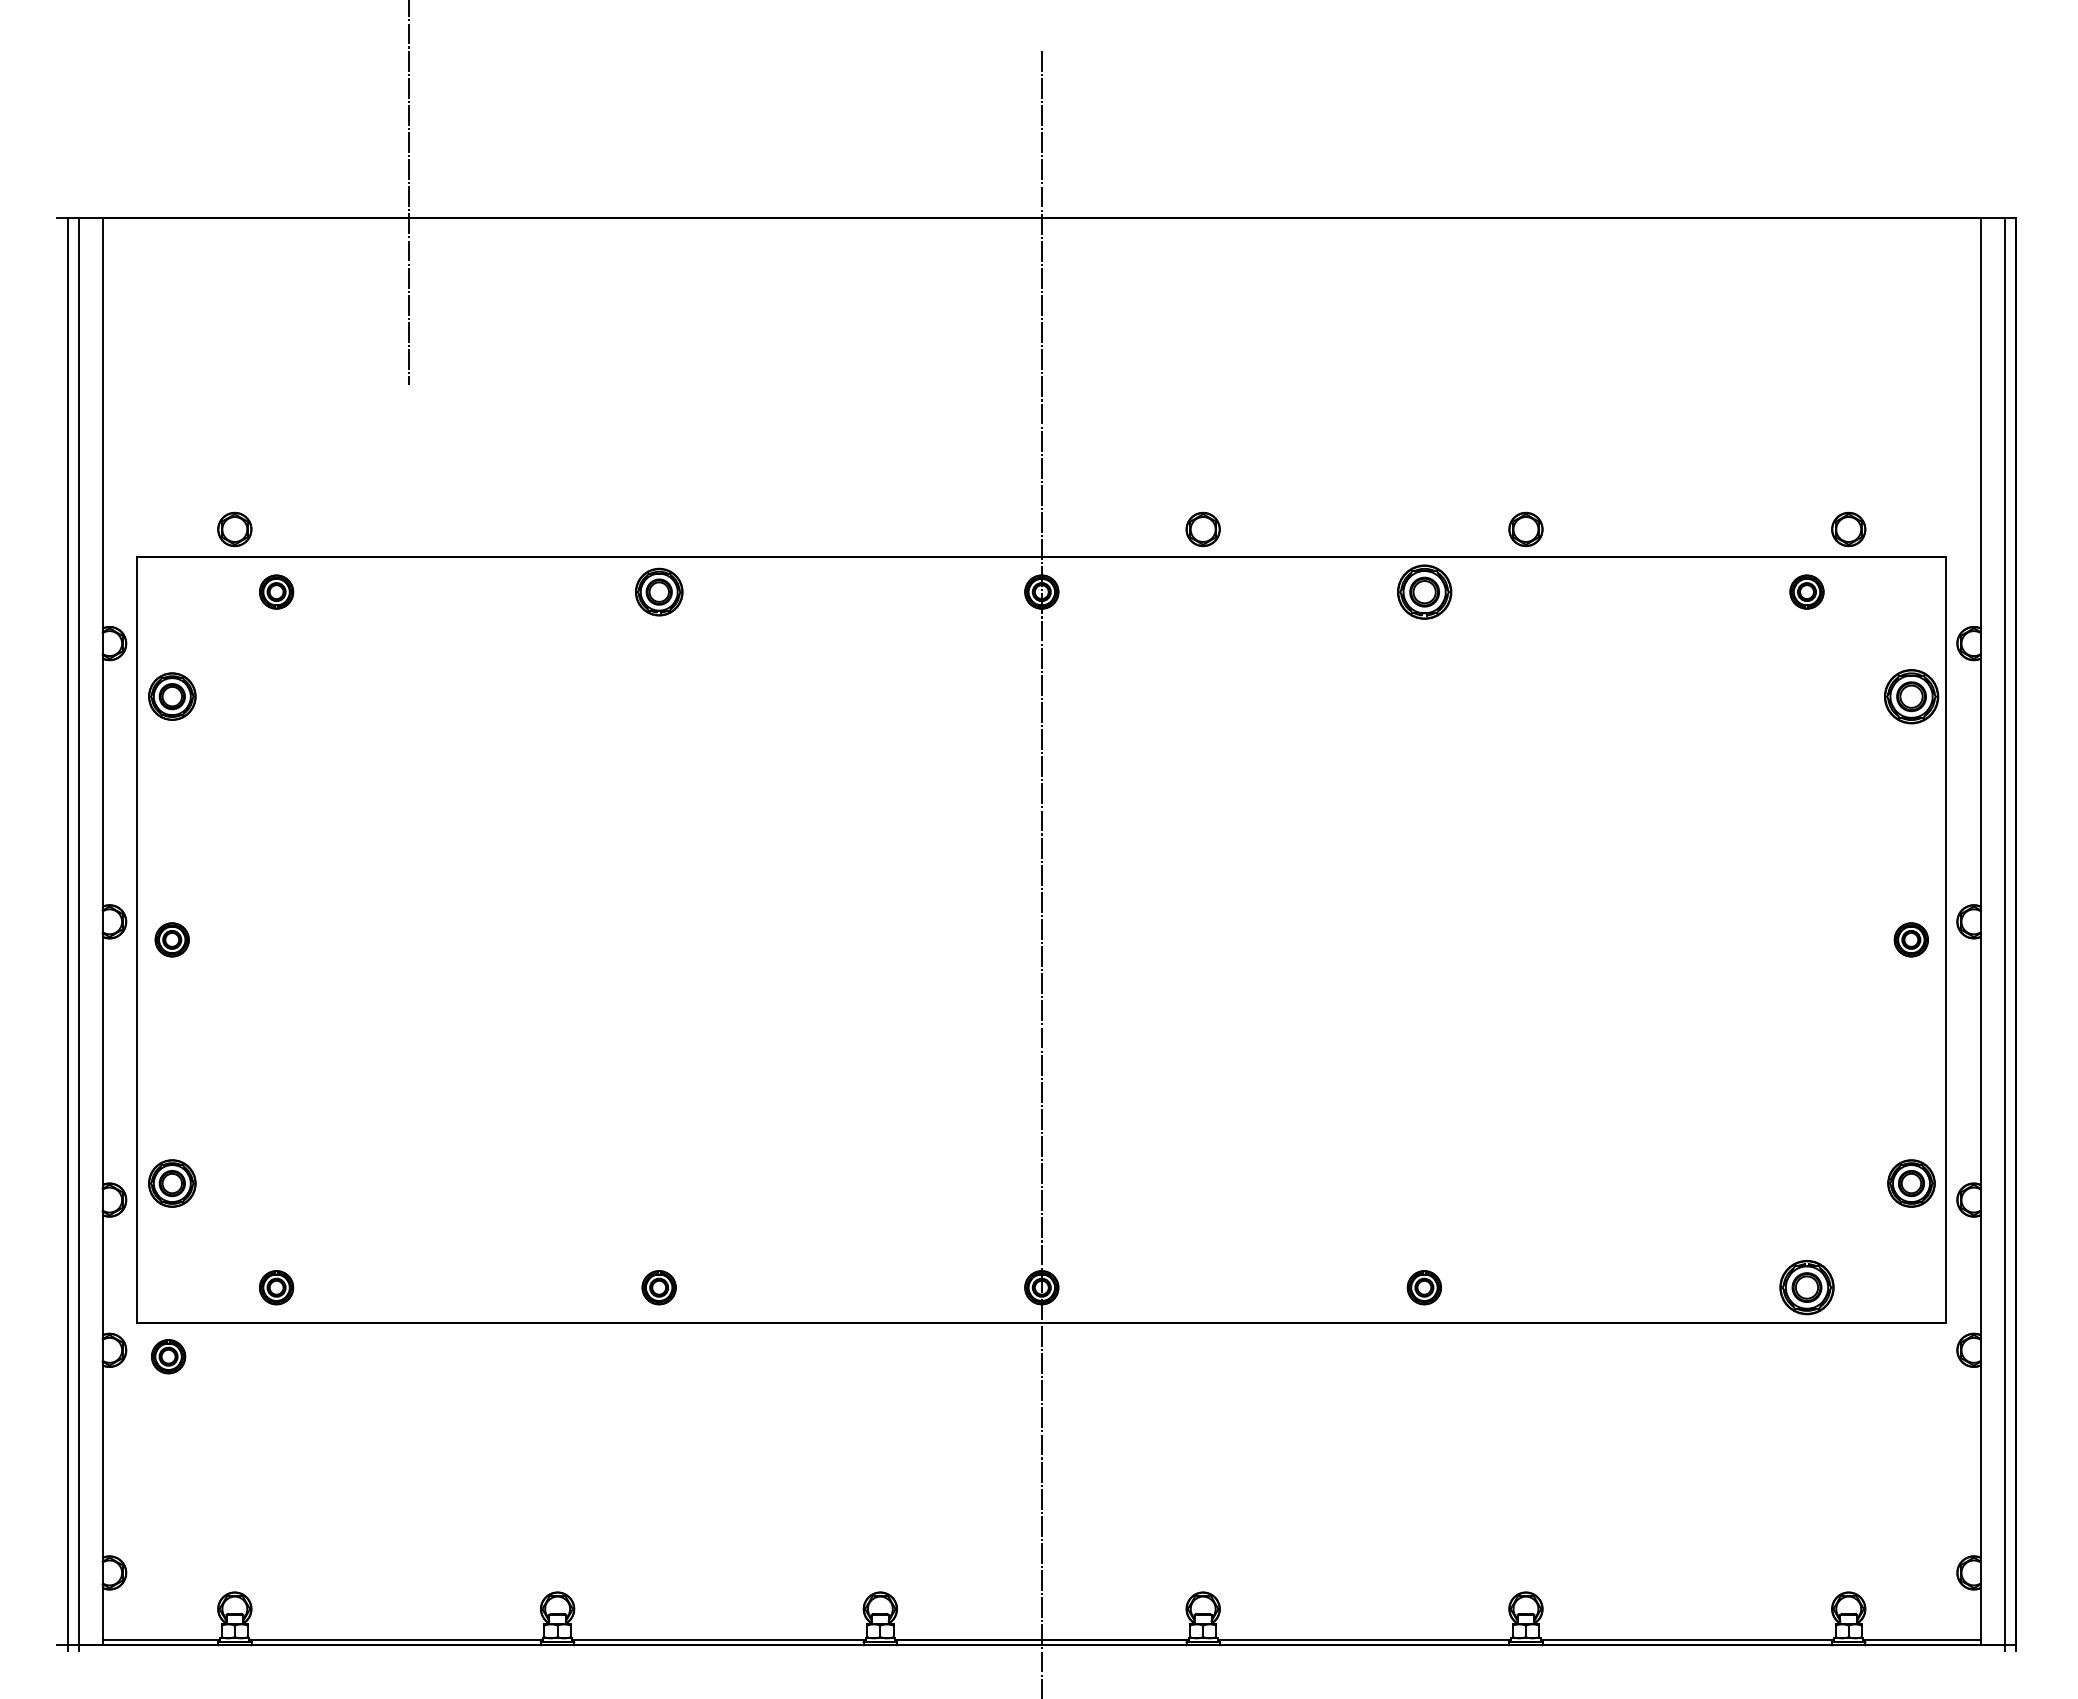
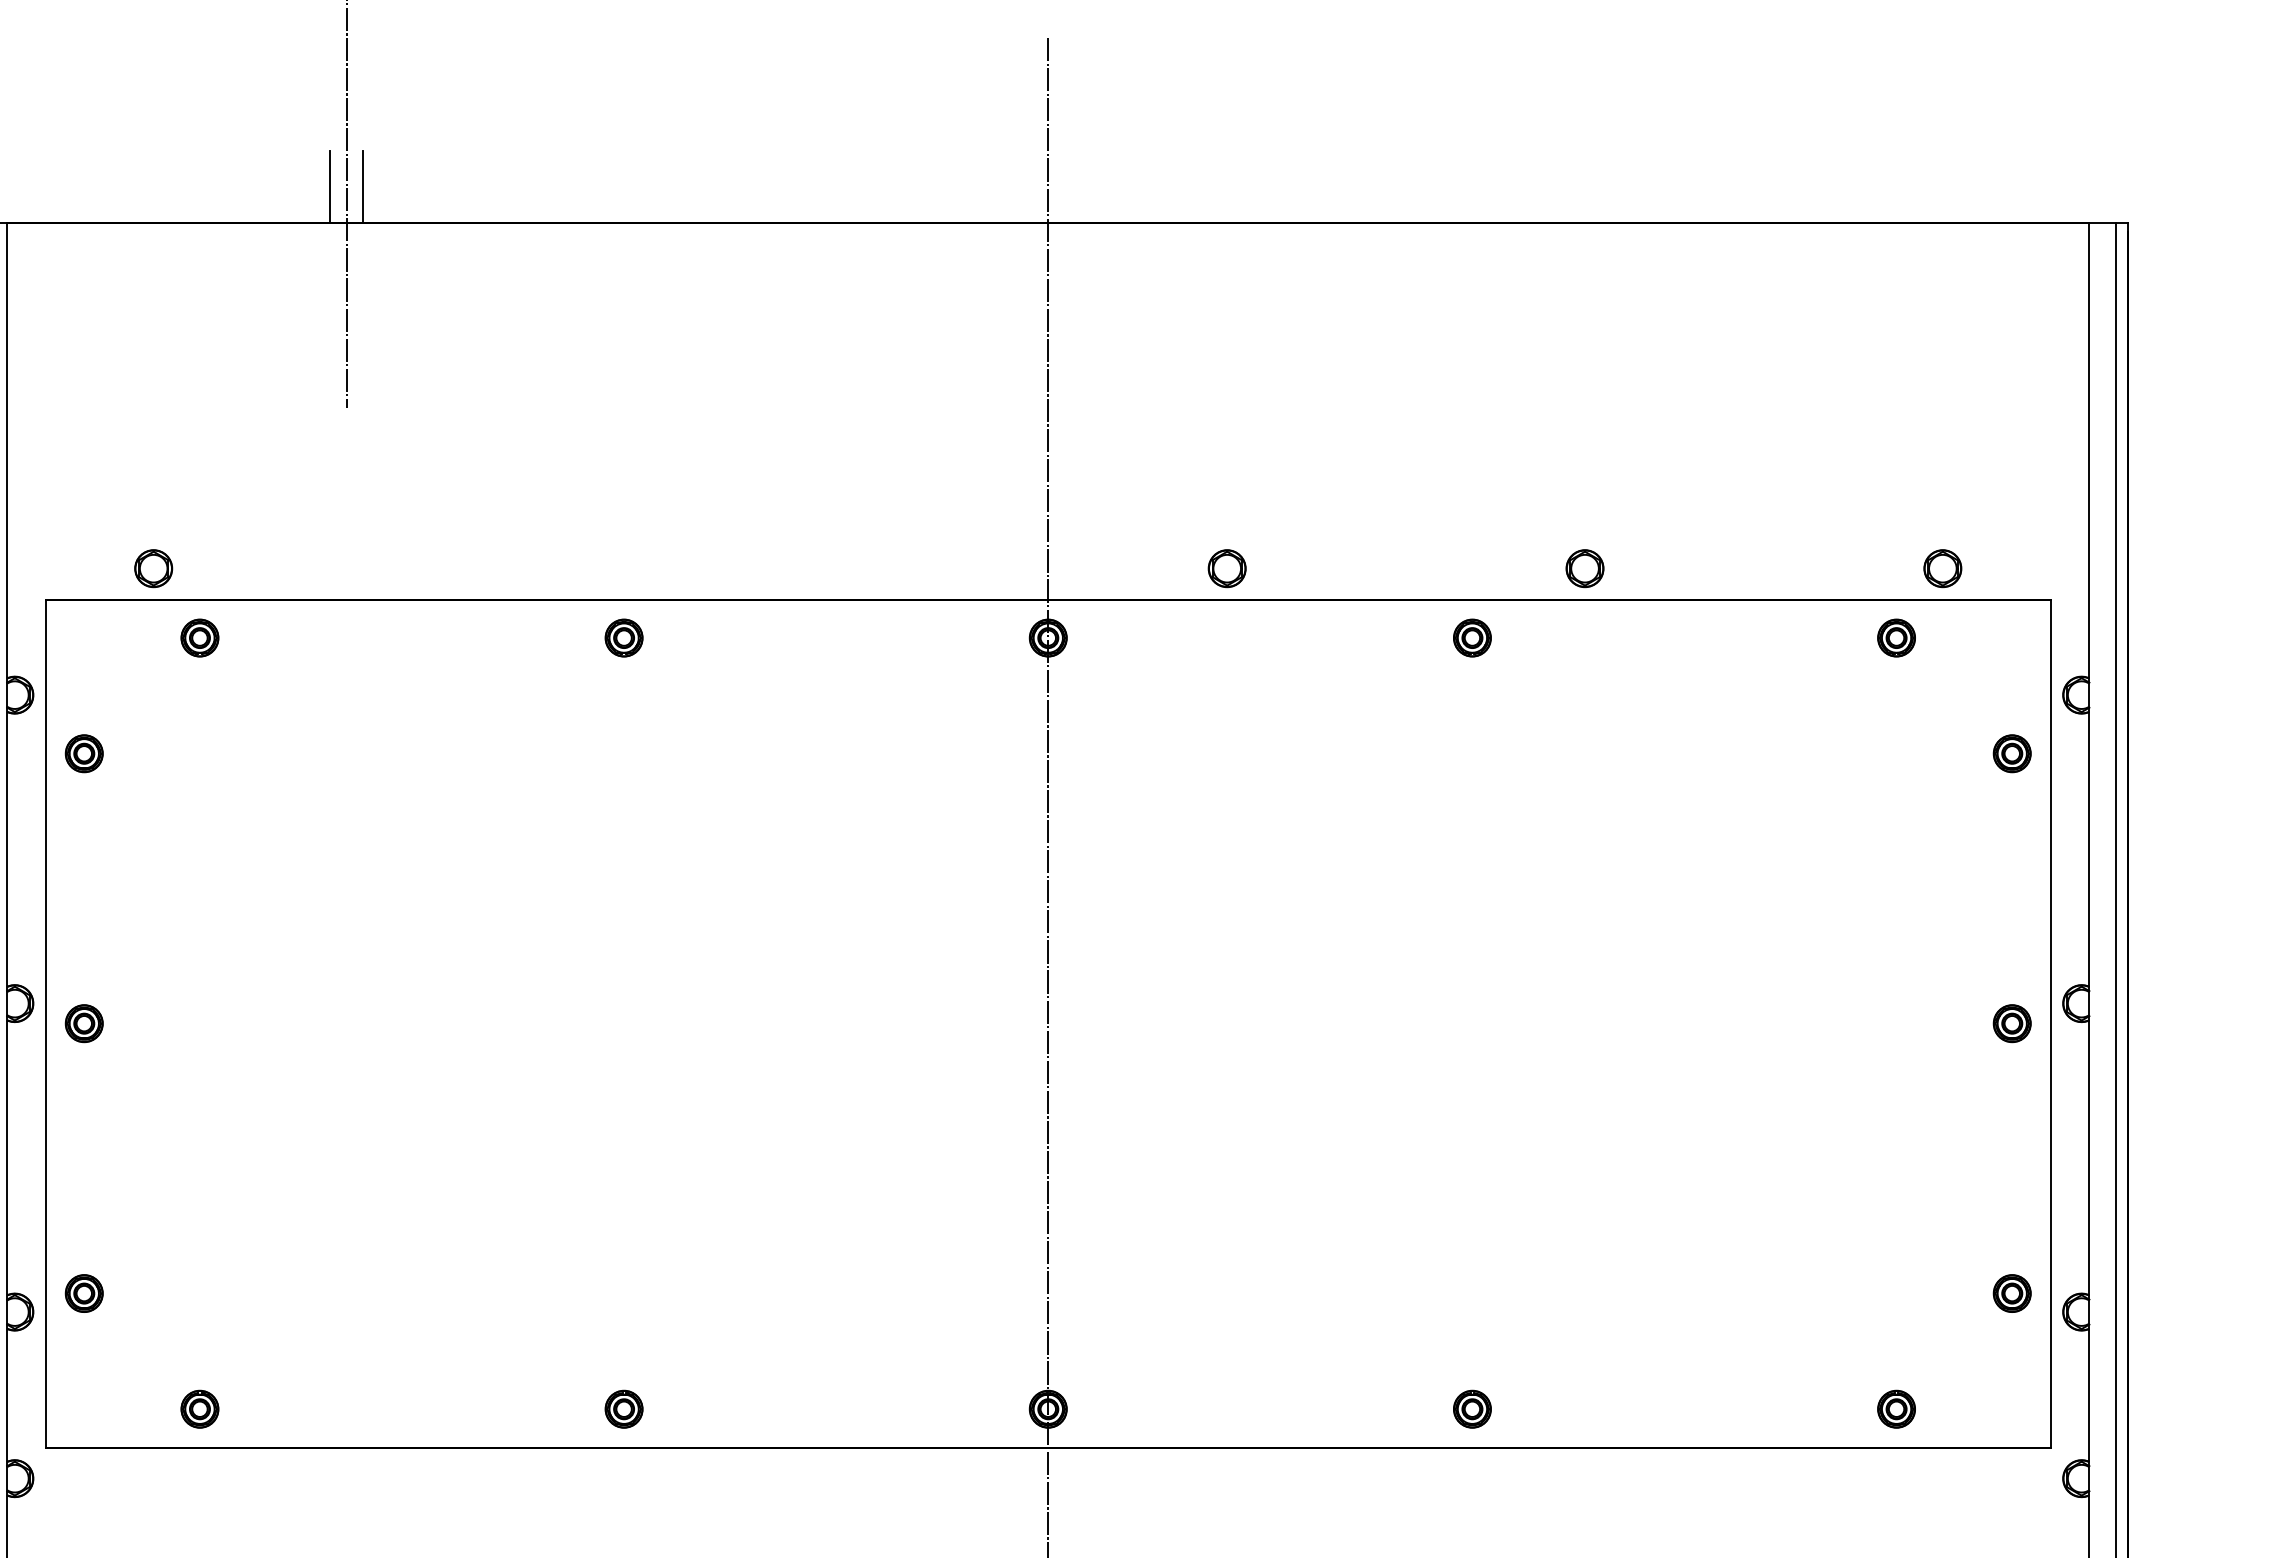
line: (393, 185) -> (329, 187), added
line: (424, 185) -> (363, 187), added
part: (658, 591) -> (623, 637), size x0.71
part: (1423, 591) -> (1471, 637), size x0.62
part: (171, 695) -> (83, 752), size x0.71
part: (1910, 695) -> (2011, 752), size x0.62
part: (171, 1182) -> (83, 1292), size x0.71
part: (1910, 1182) -> (2011, 1292), size x0.71
part: (1806, 1287) -> (1896, 1409), size x0.62
part: (168, 1356) -> (80, 1485), removed

